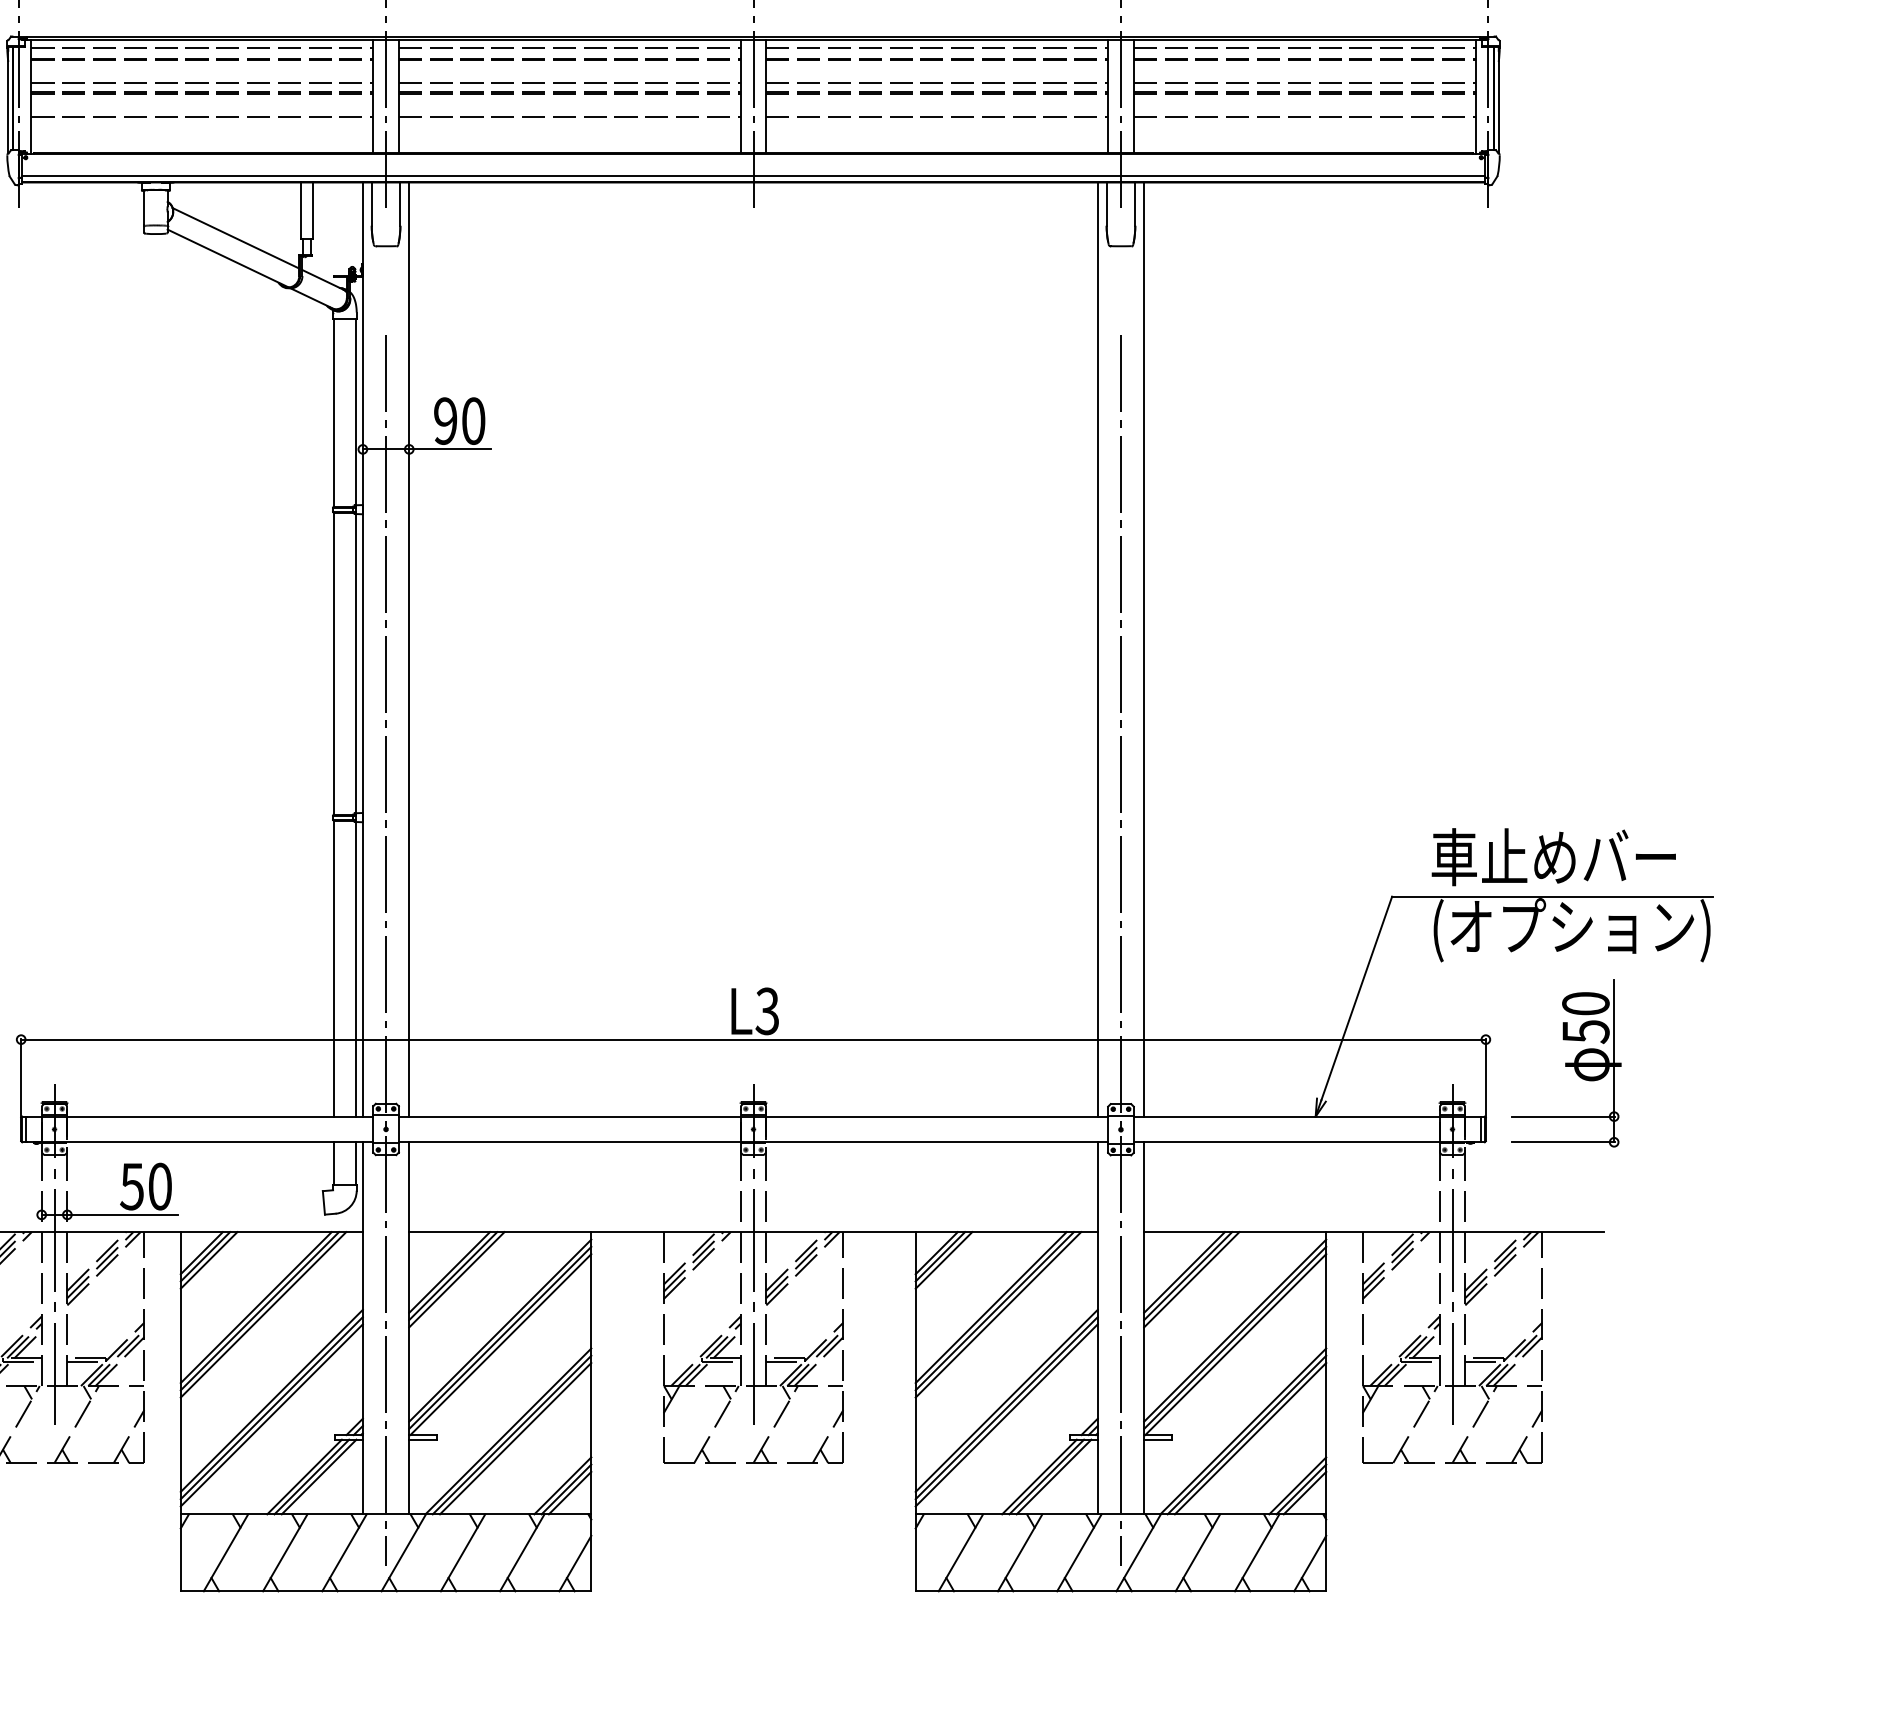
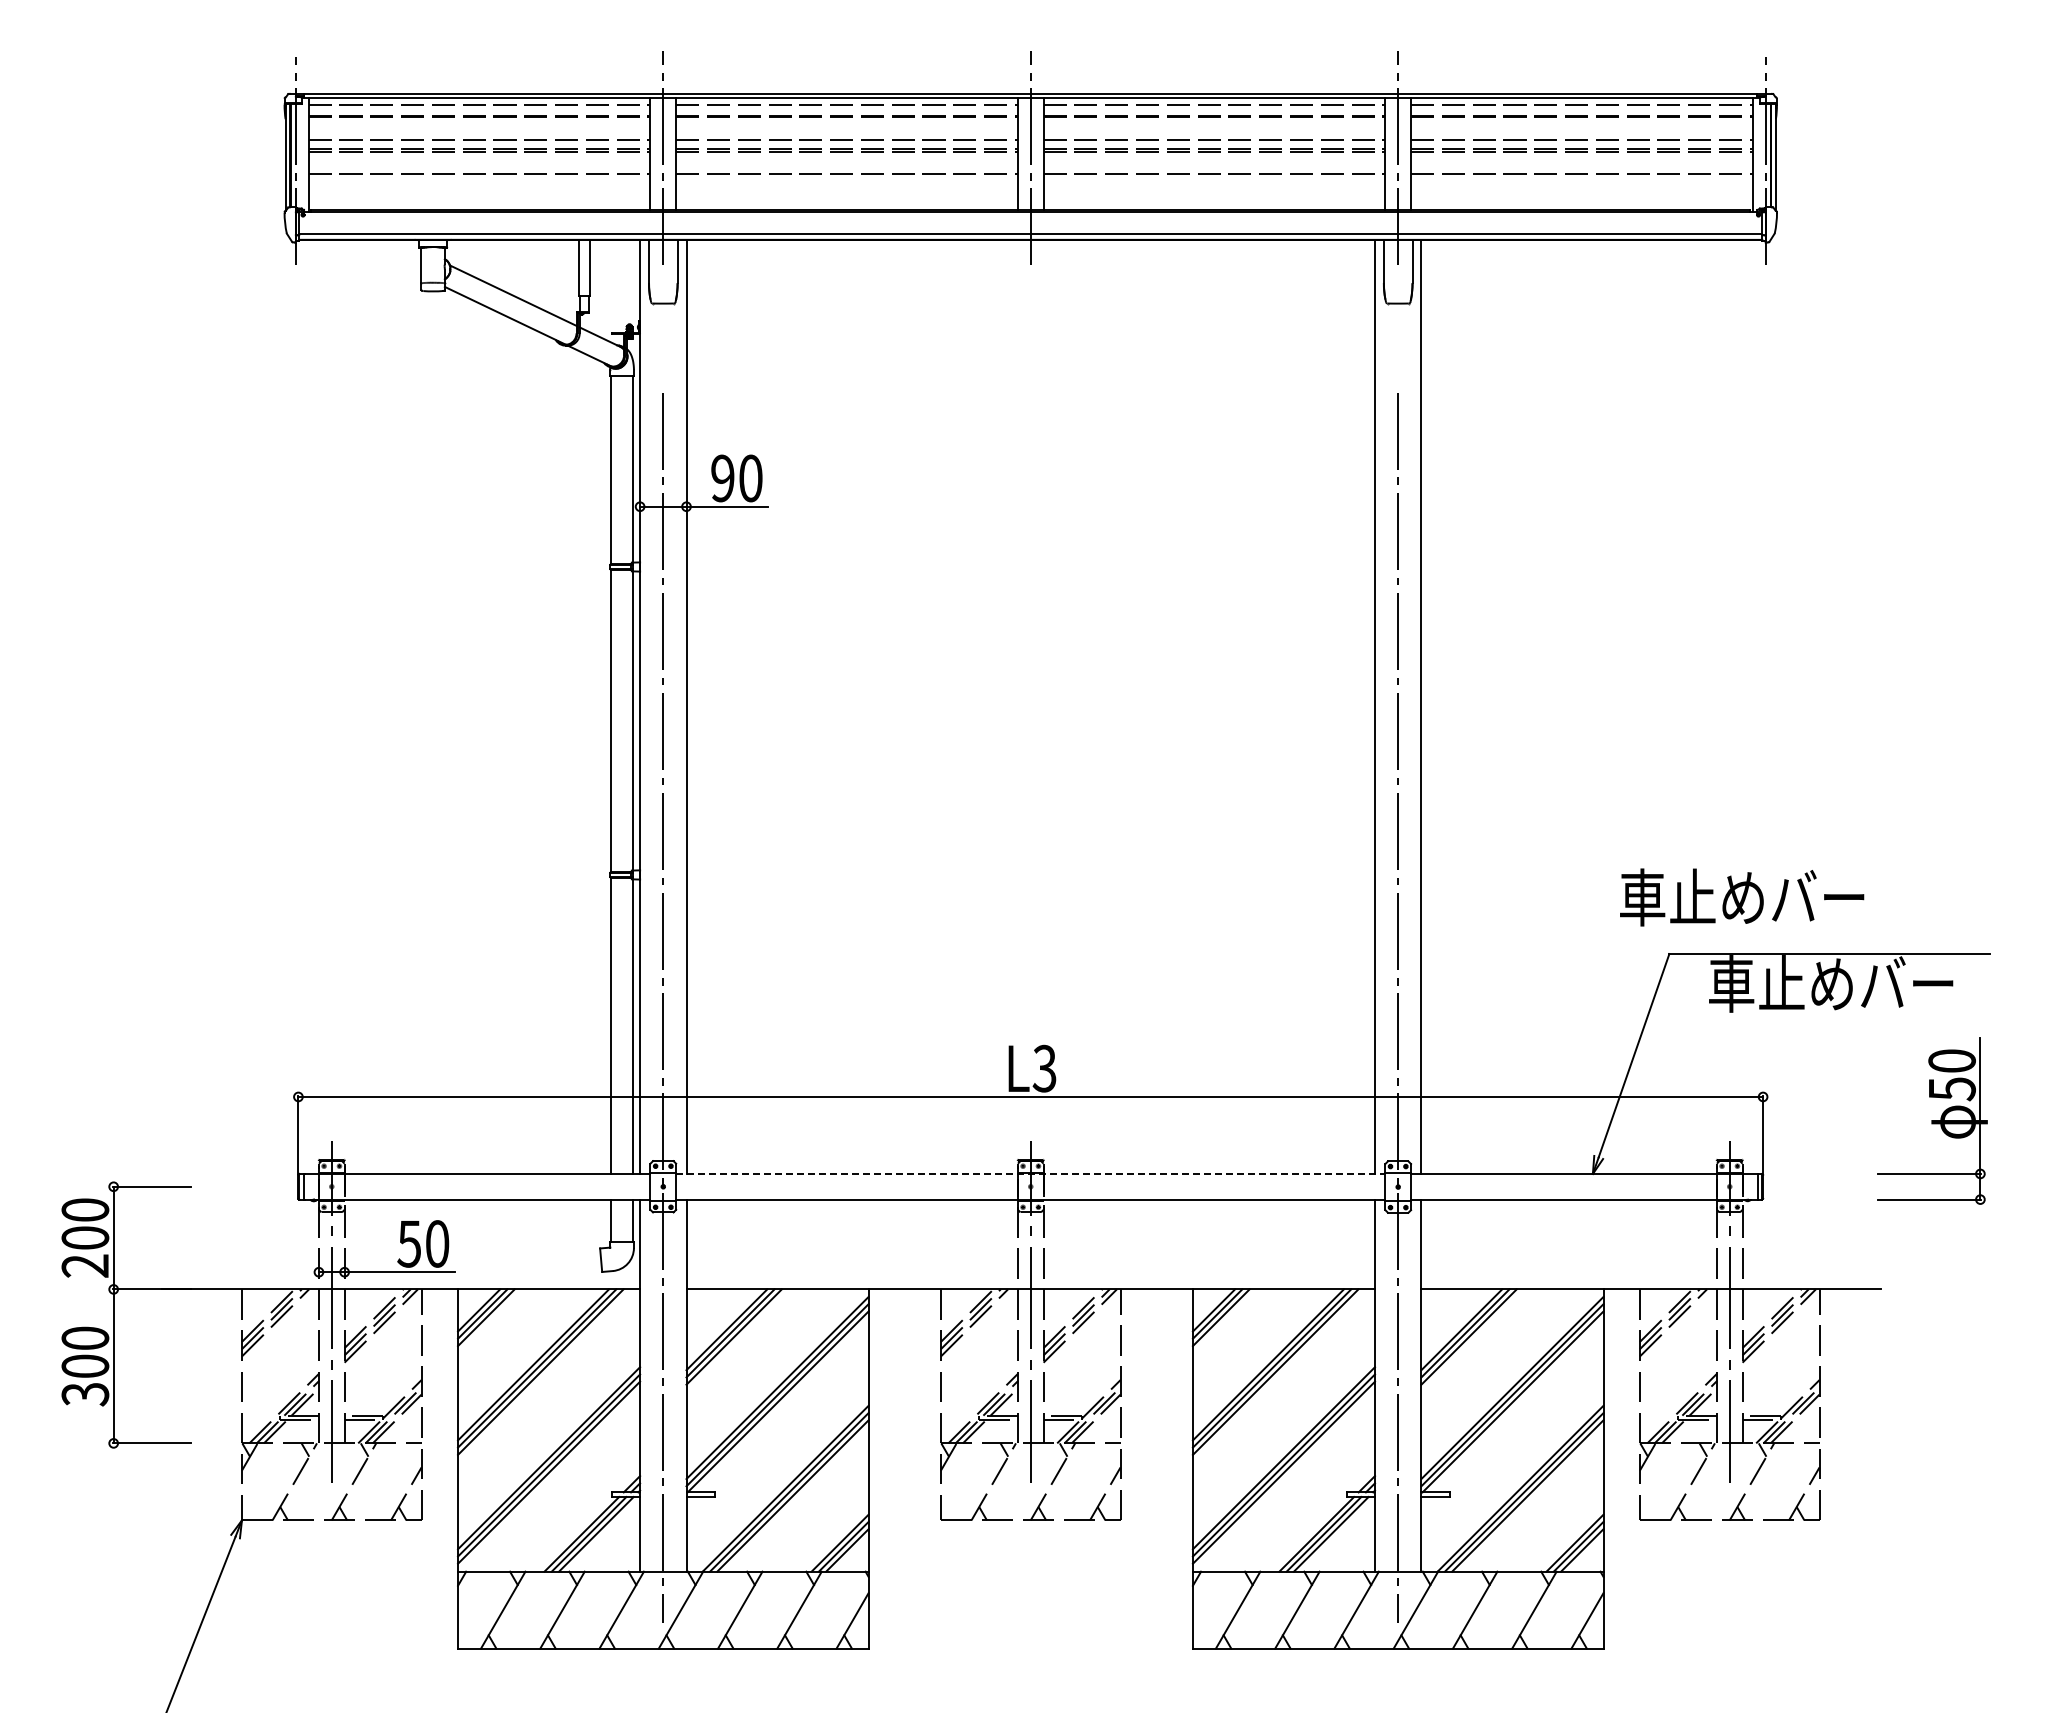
text: (1554, 857) -> (1742, 897), moved
text: (1571, 930) -> (1848, 987), (オプション) -> 車止めバー
part: (1566, 1063) -> (1932, 1120), moved
line: (753, 1116) -> (1030, 1173), solid -> dashed

